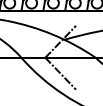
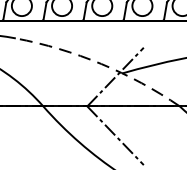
arc: (52, 34) -> (100, 63), solid -> dashed

